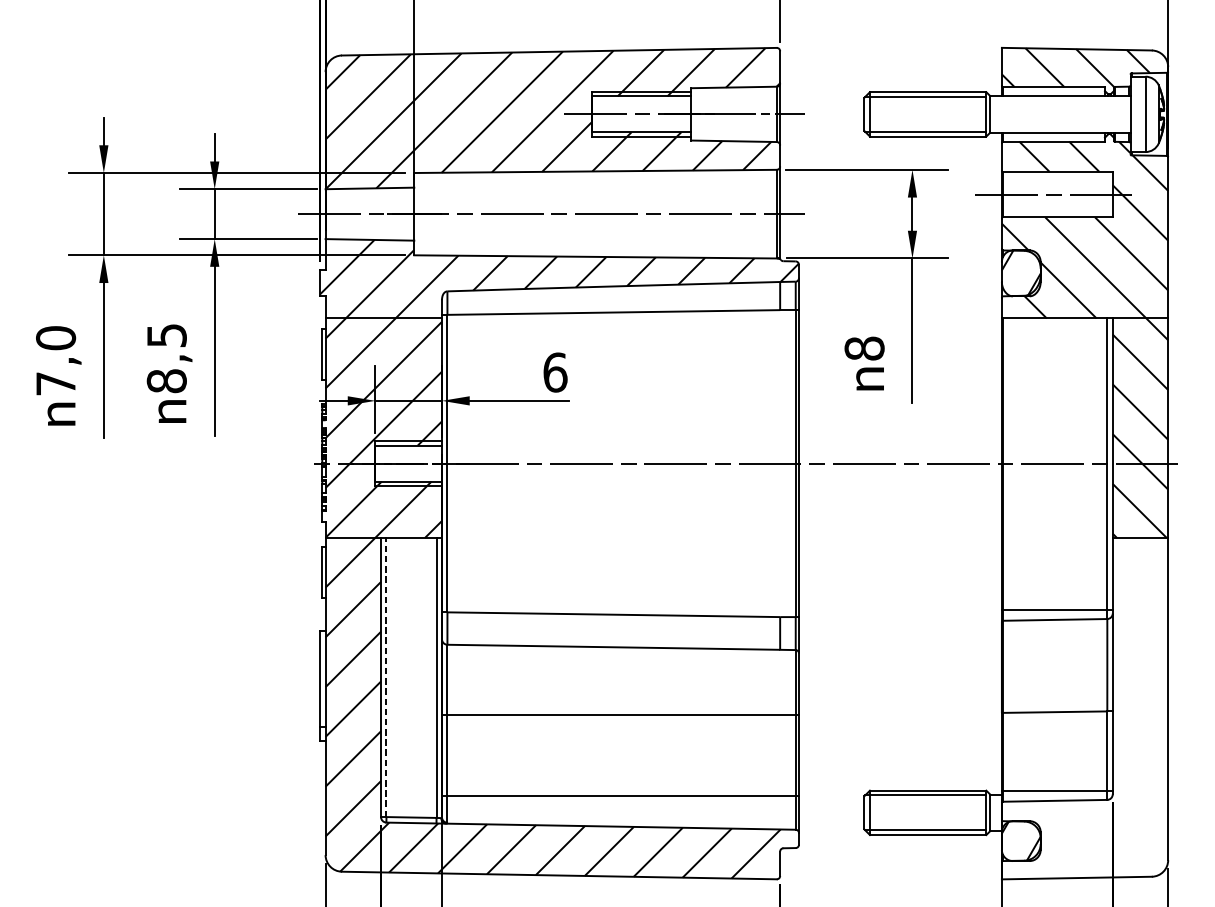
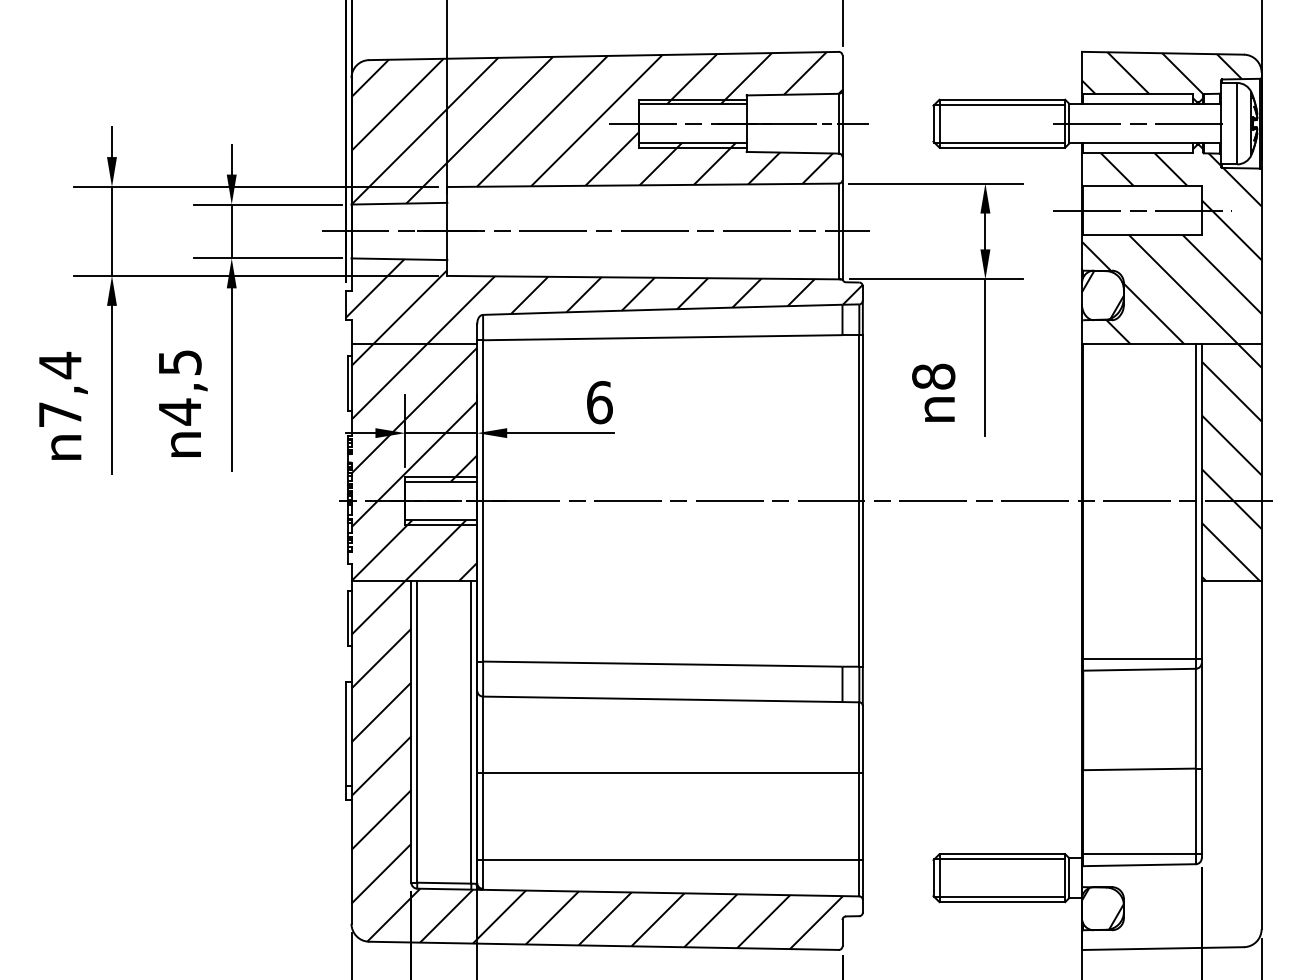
line: (1054, 114) -> (1138, 123), added
text: (55, 338) -> (59, 365), 7,0 -> 7,4
text: (166, 380) -> (179, 411), 8,5 -> 4,5
line: (386, 677) -> (417, 731), dashed -> solid

